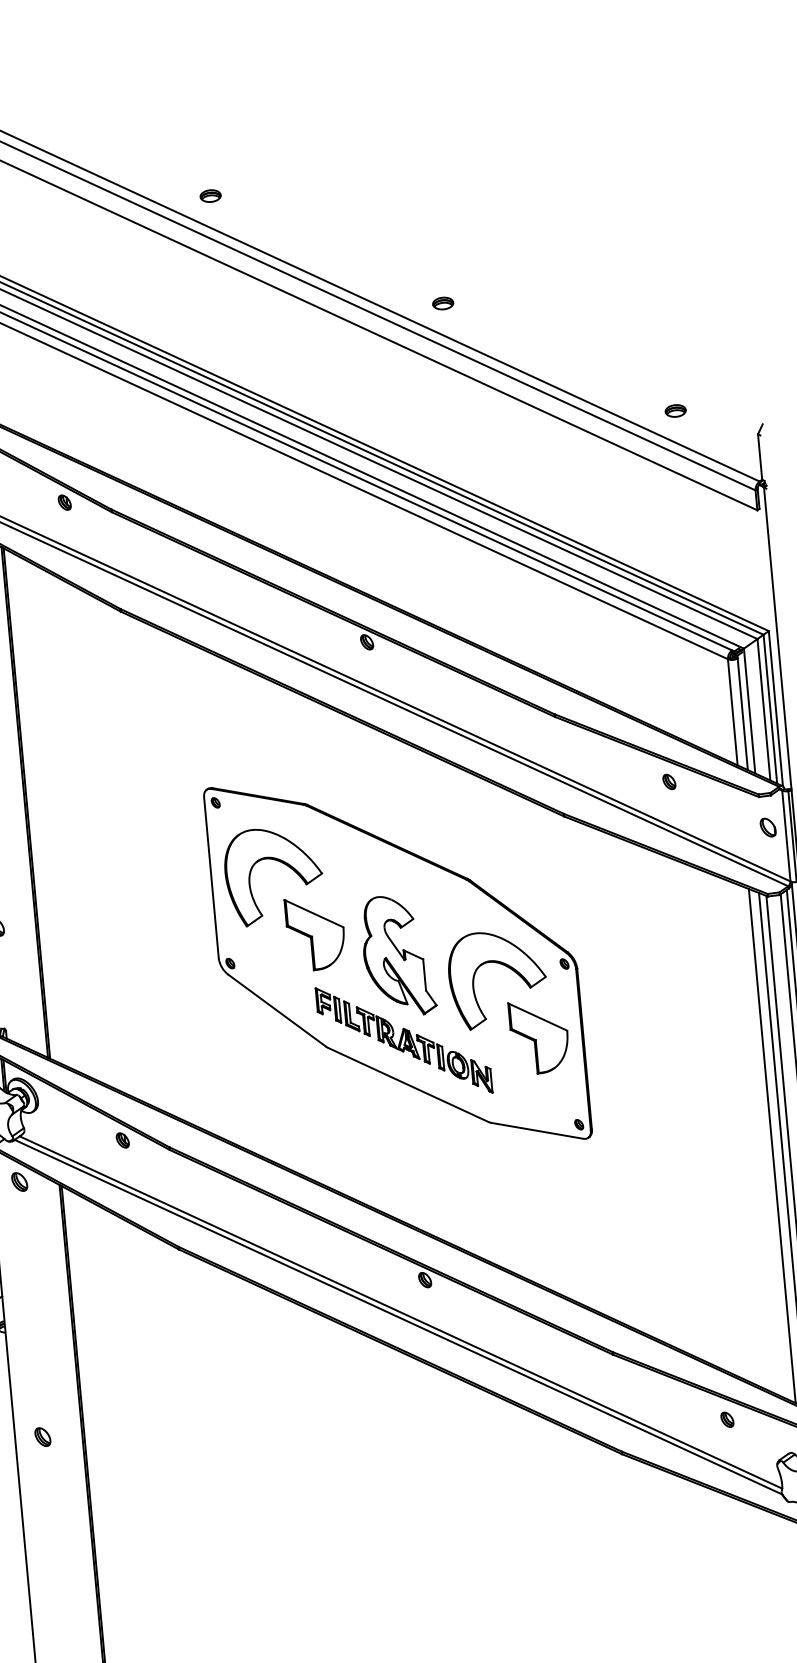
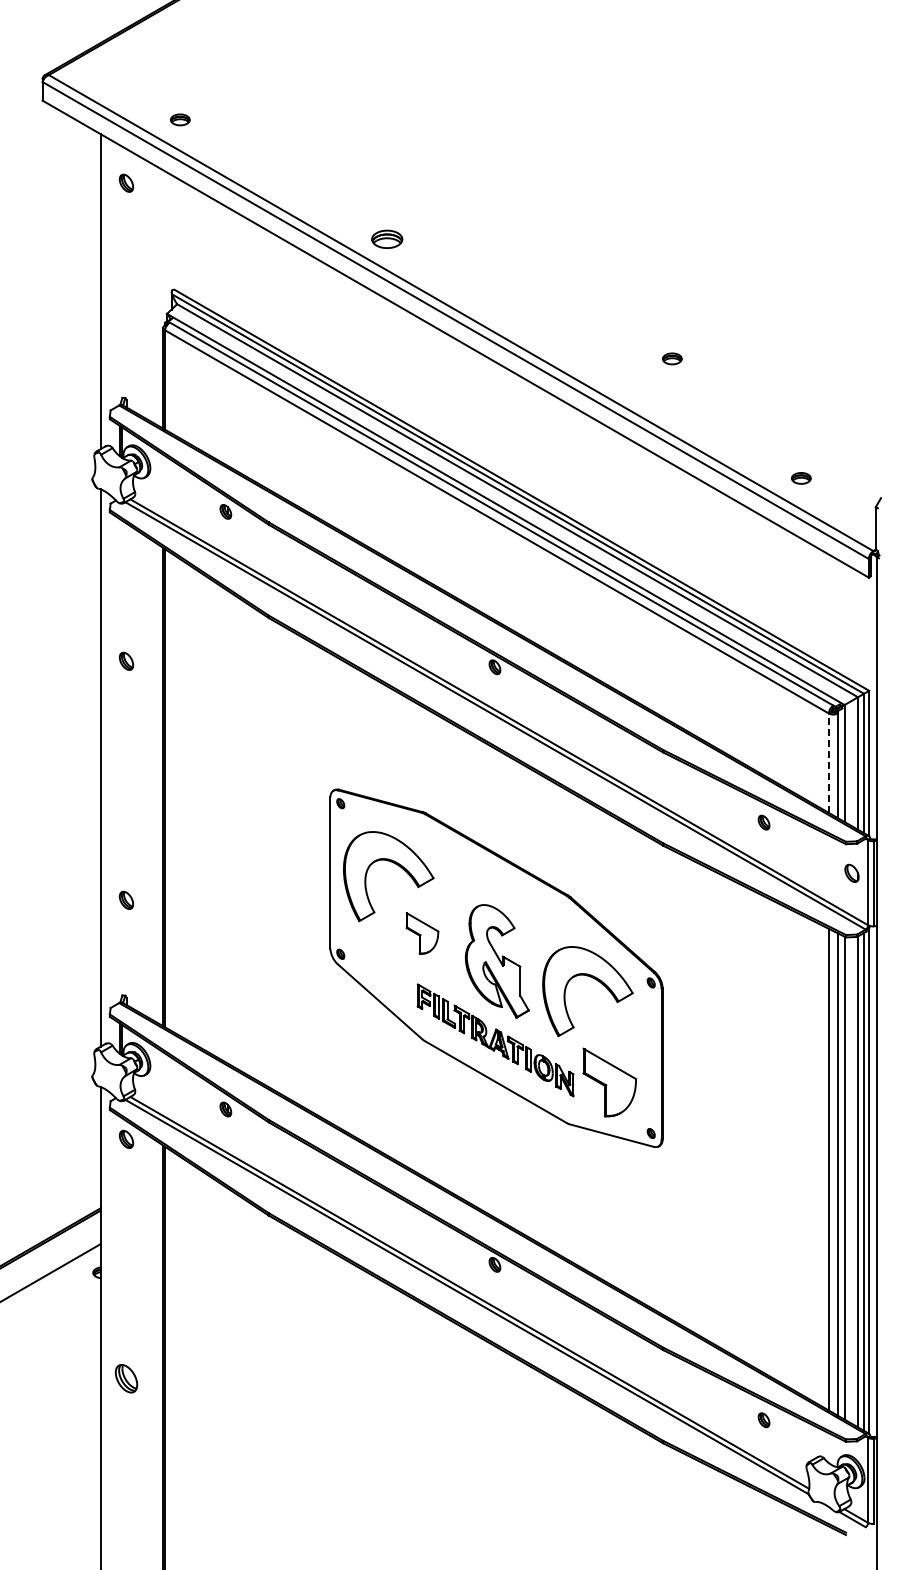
part: (210, 196) -> (387, 239), size x1.6
part: (443, 303) -> (672, 358), moved
line: (732, 712) -> (828, 763), solid -> dashed
part: (315, 933) -> (422, 933), size x0.6
part: (539, 1036) -> (609, 1082), moved
part: (42, 1436) -> (126, 1377), size x1.6

